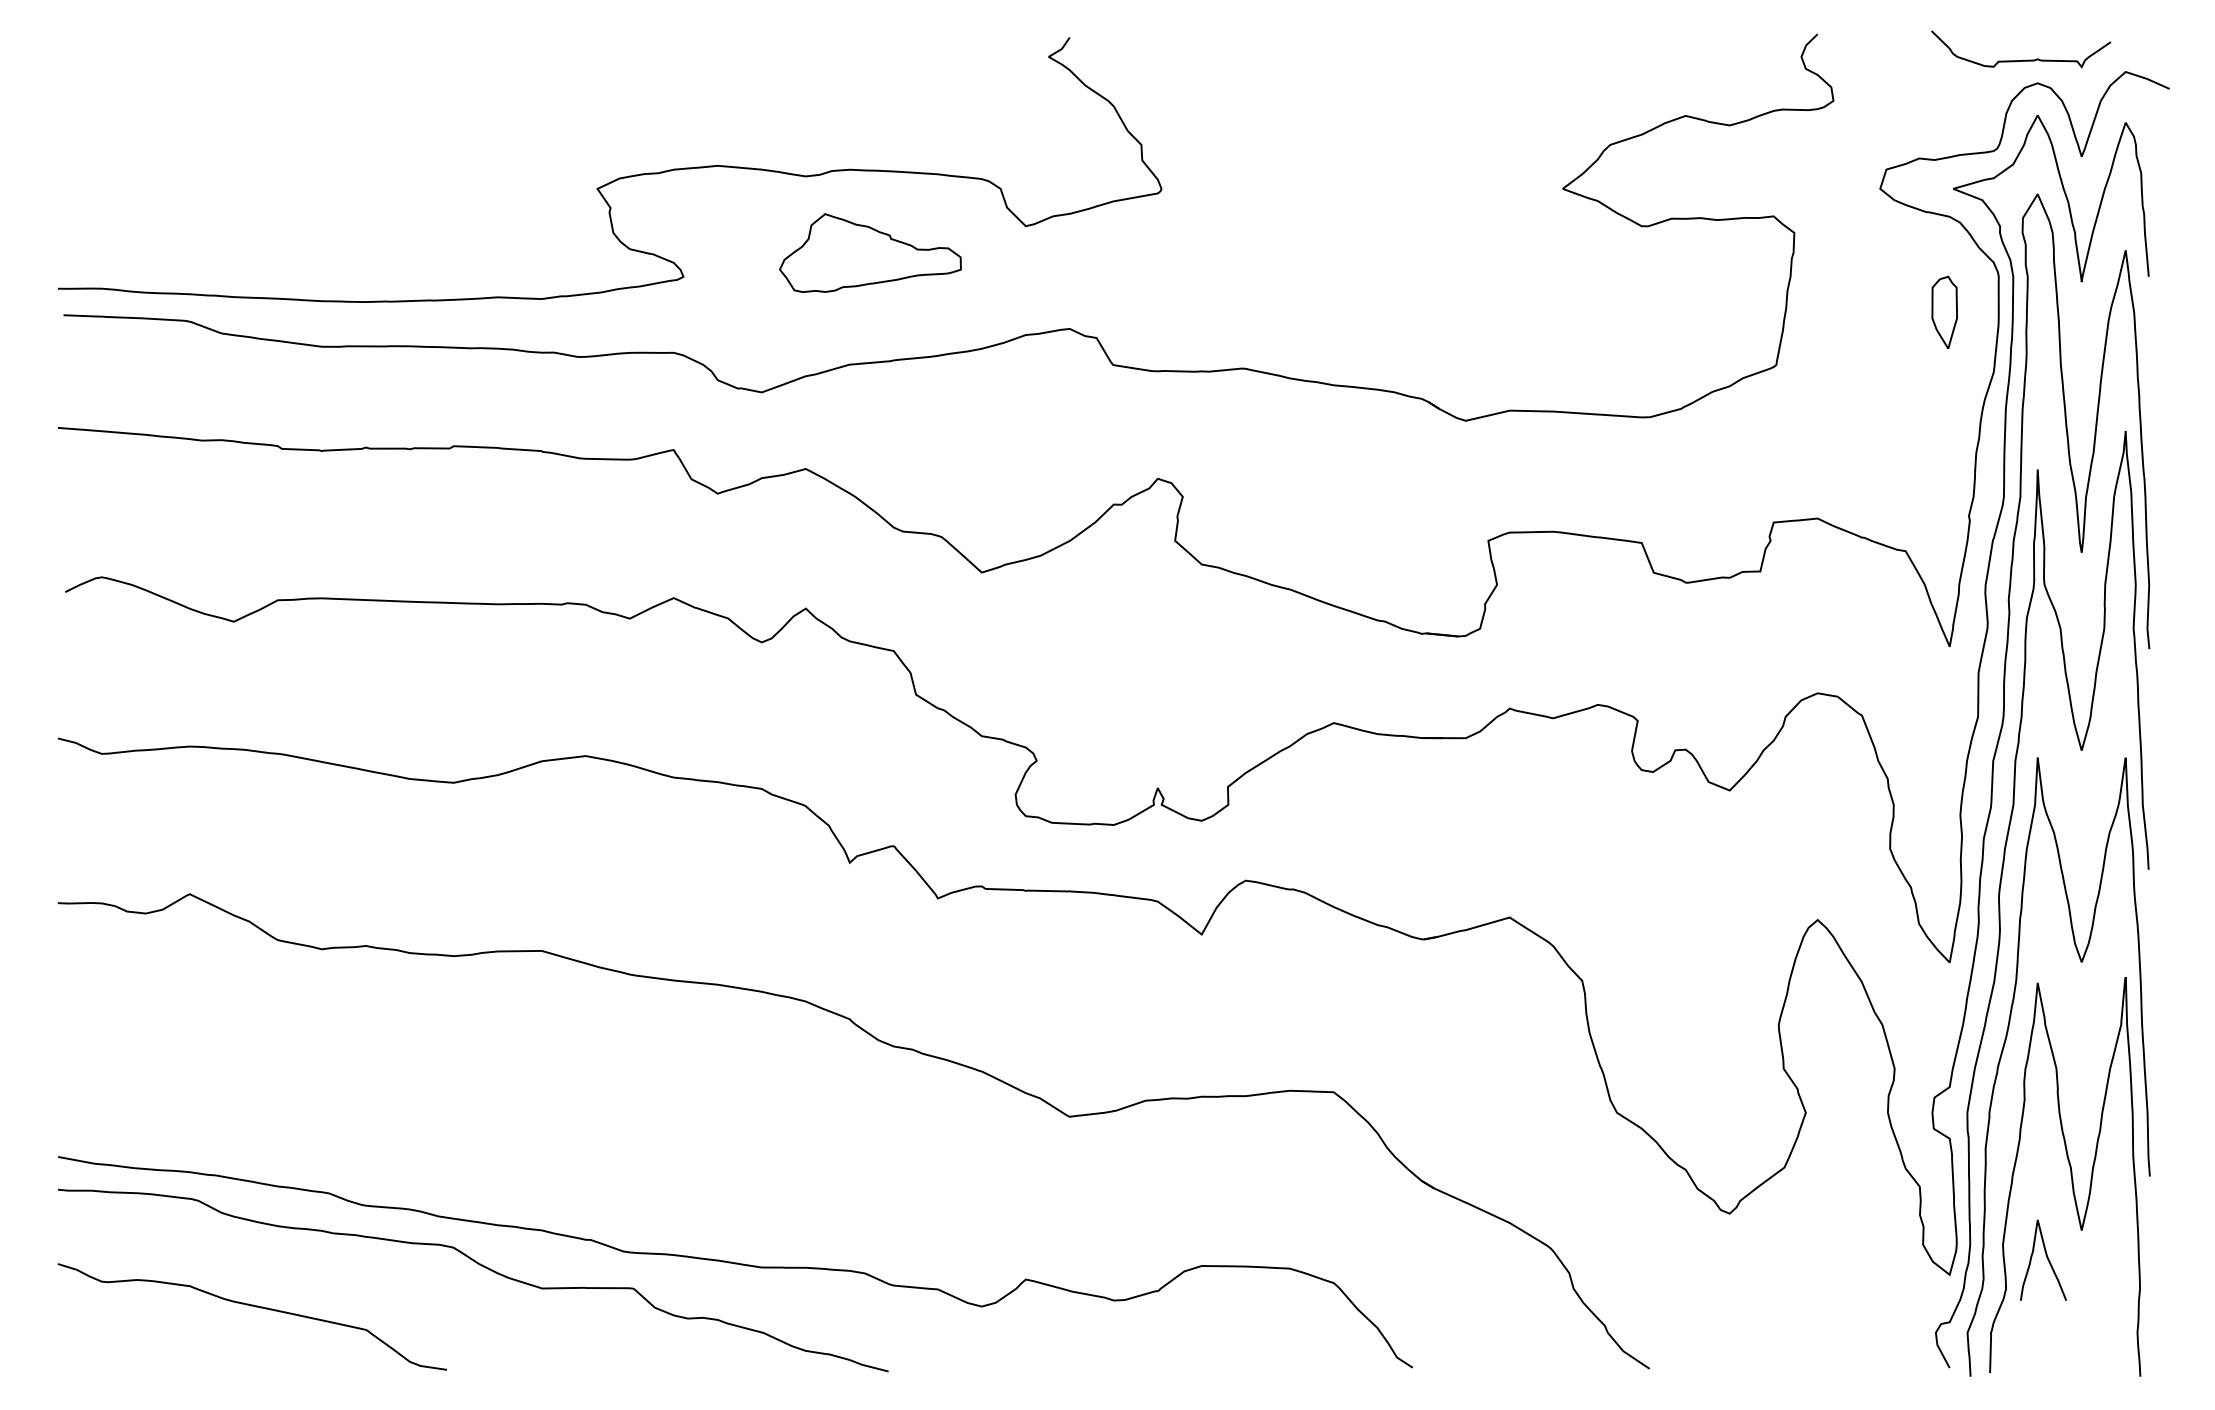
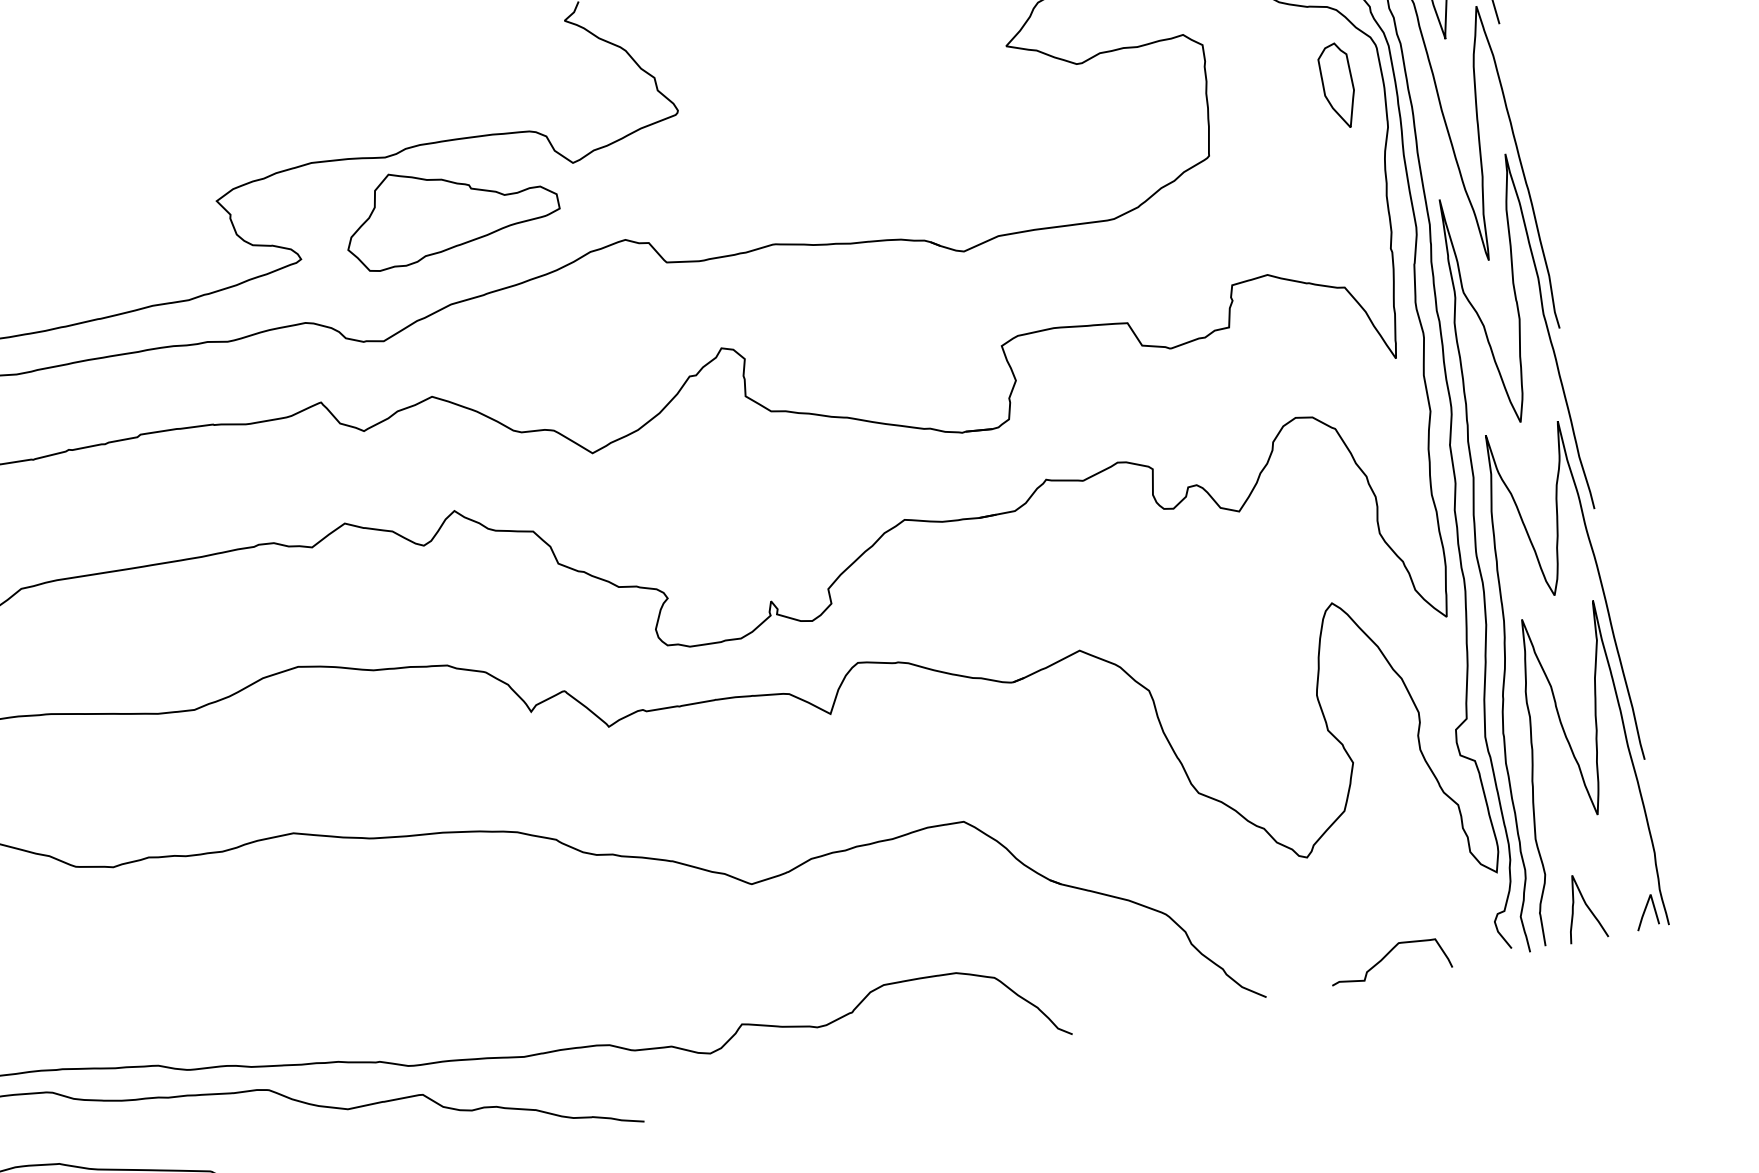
part: (870, 252) -> (450, 209), size x1.43
part: (1944, 312) -> (1338, 86), size x1.43
curve: (2046, 1257) -> (1585, 904), moved
curve: (1797, 1350) -> (1384, 958), added
line: (2115, 1355) -> (1645, 911), added

